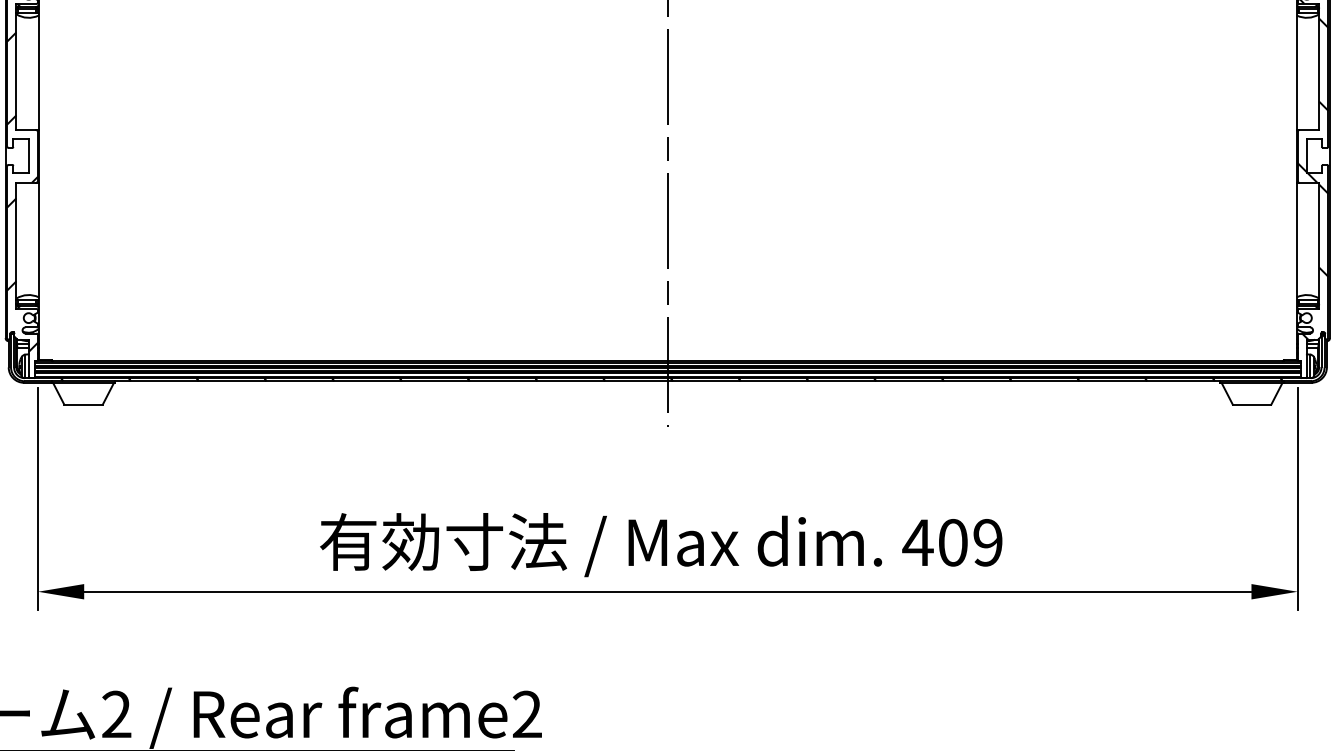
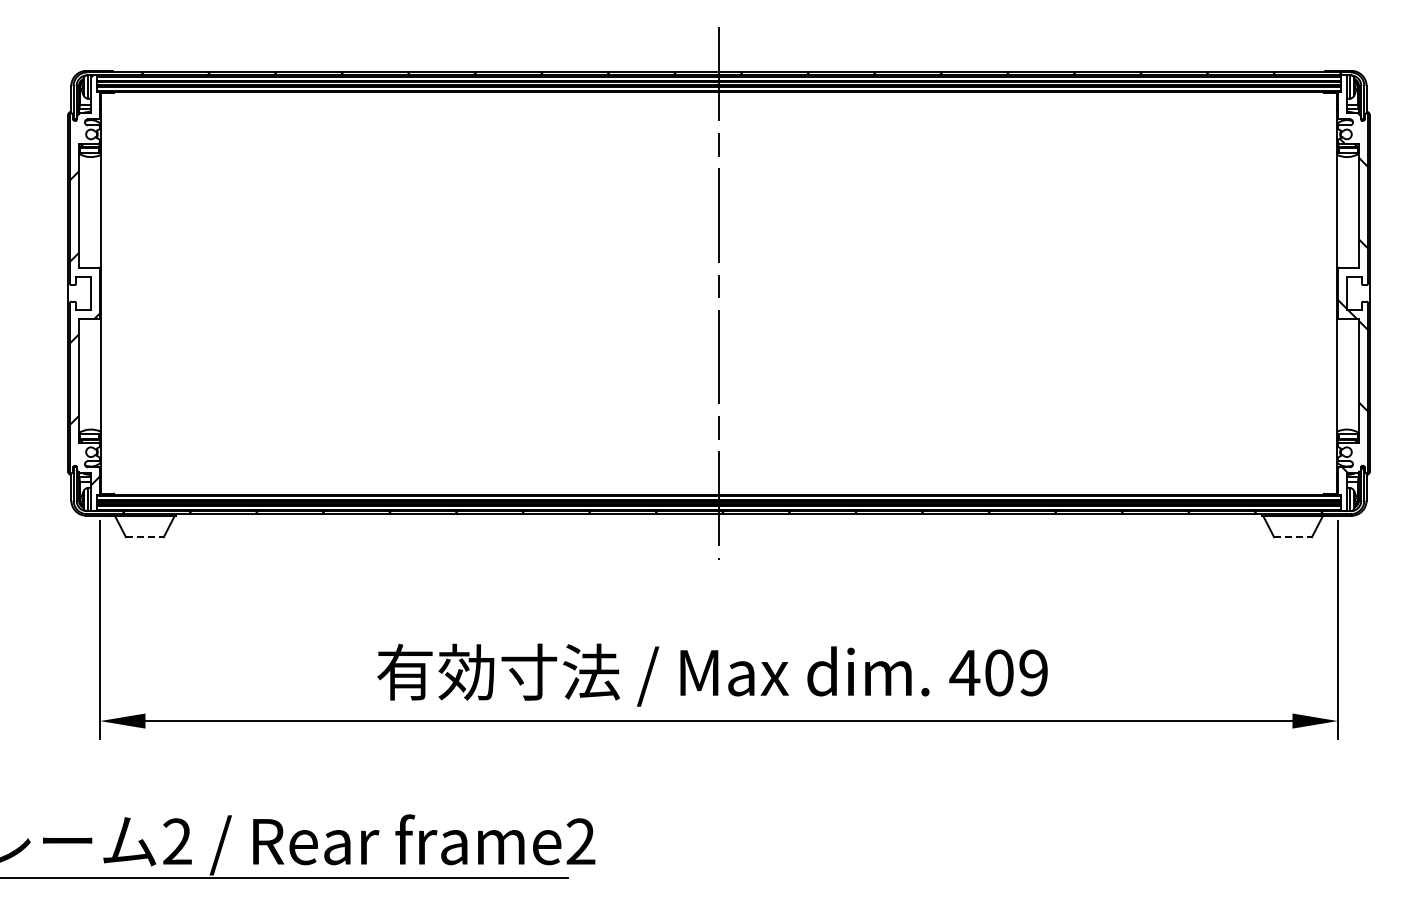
line: (83, 404) -> (144, 537), solid -> dashed
line: (1252, 404) -> (1293, 537), solid -> dashed

